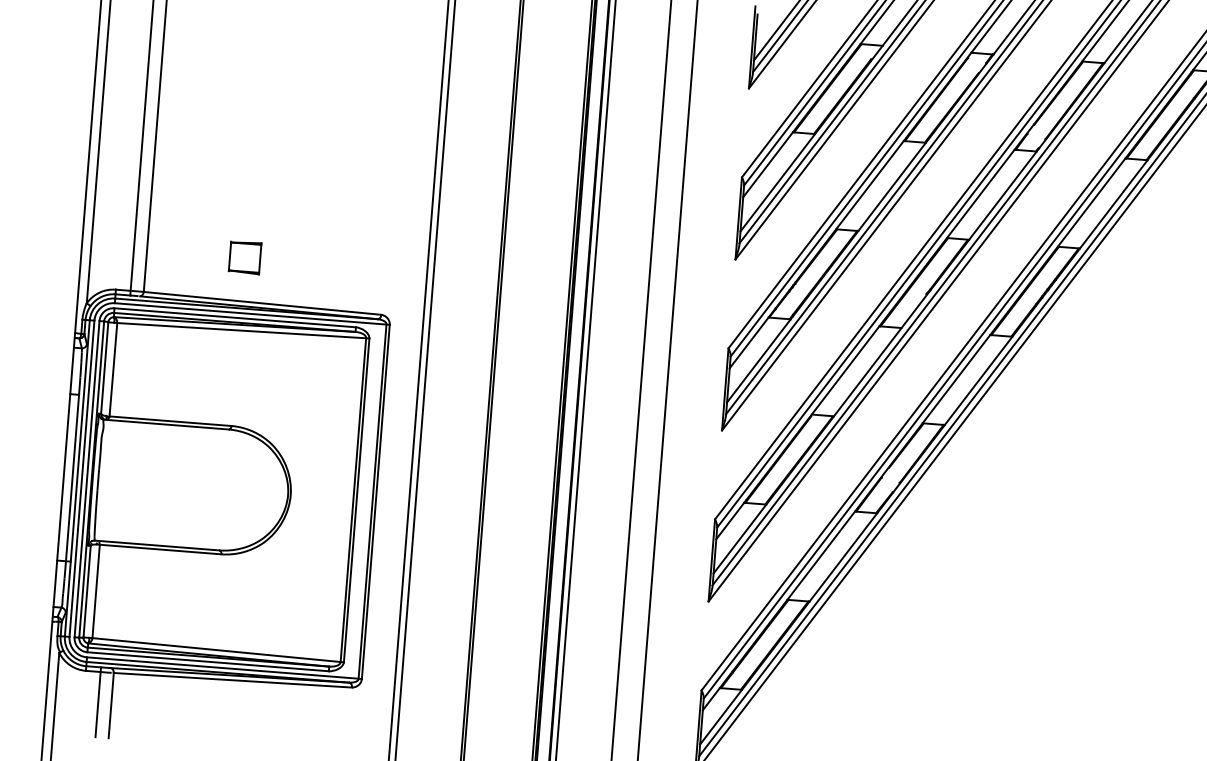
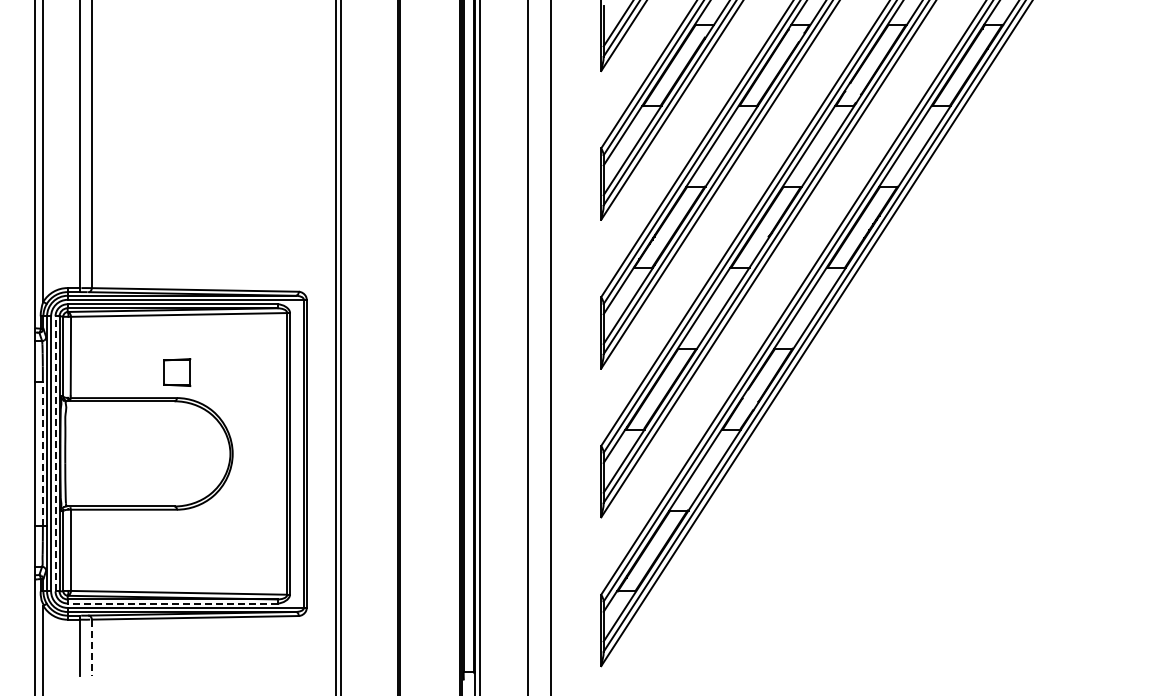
part: (245, 257) -> (177, 372), moved
line: (72, 477) -> (42, 453), solid -> dashed
line: (87, 478) -> (55, 453), solid -> dashed
line: (207, 661) -> (172, 603), solid -> dashed
line: (110, 706) -> (91, 648), solid -> dashed

